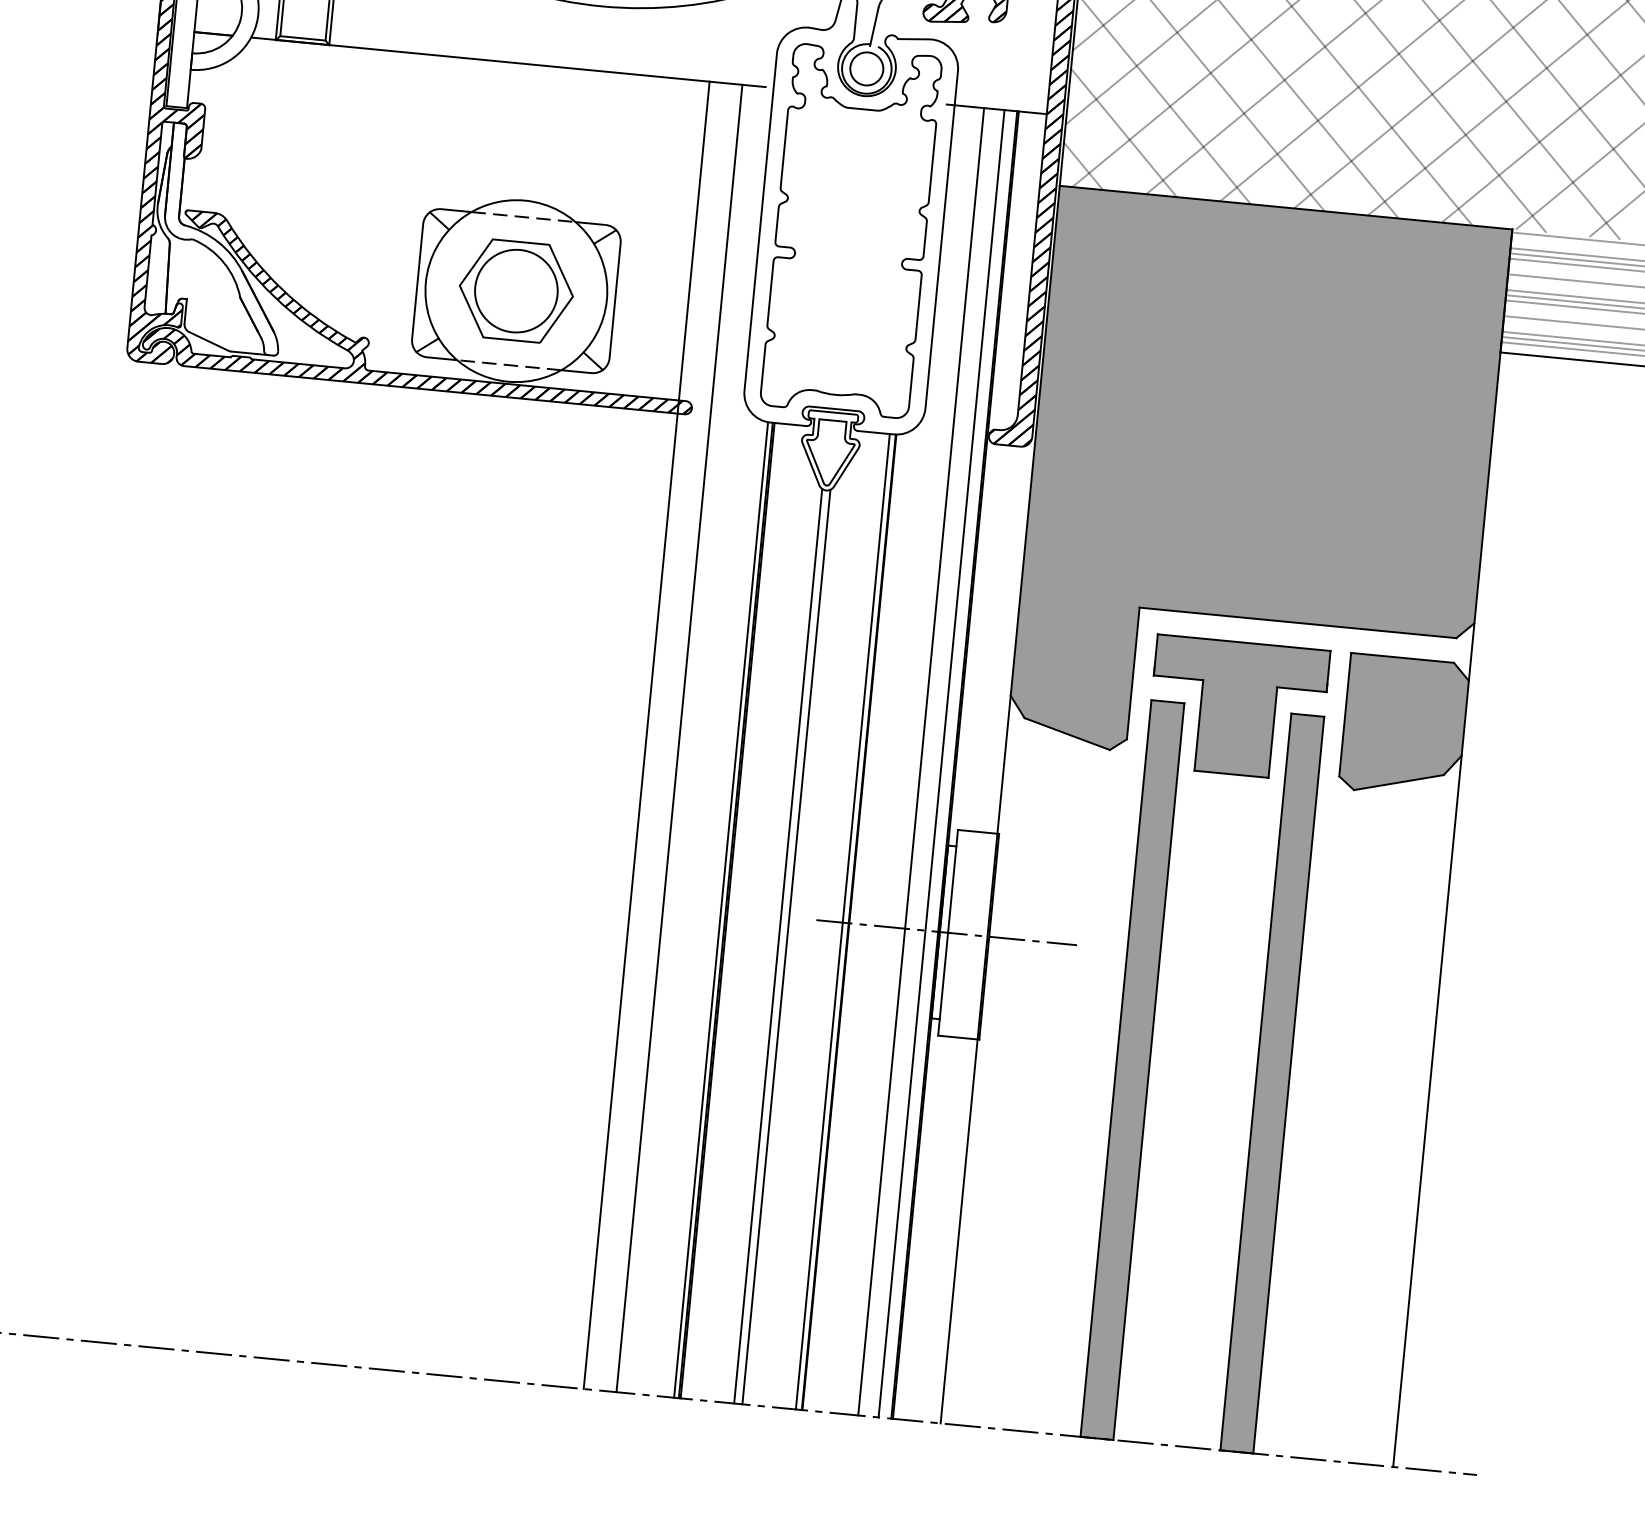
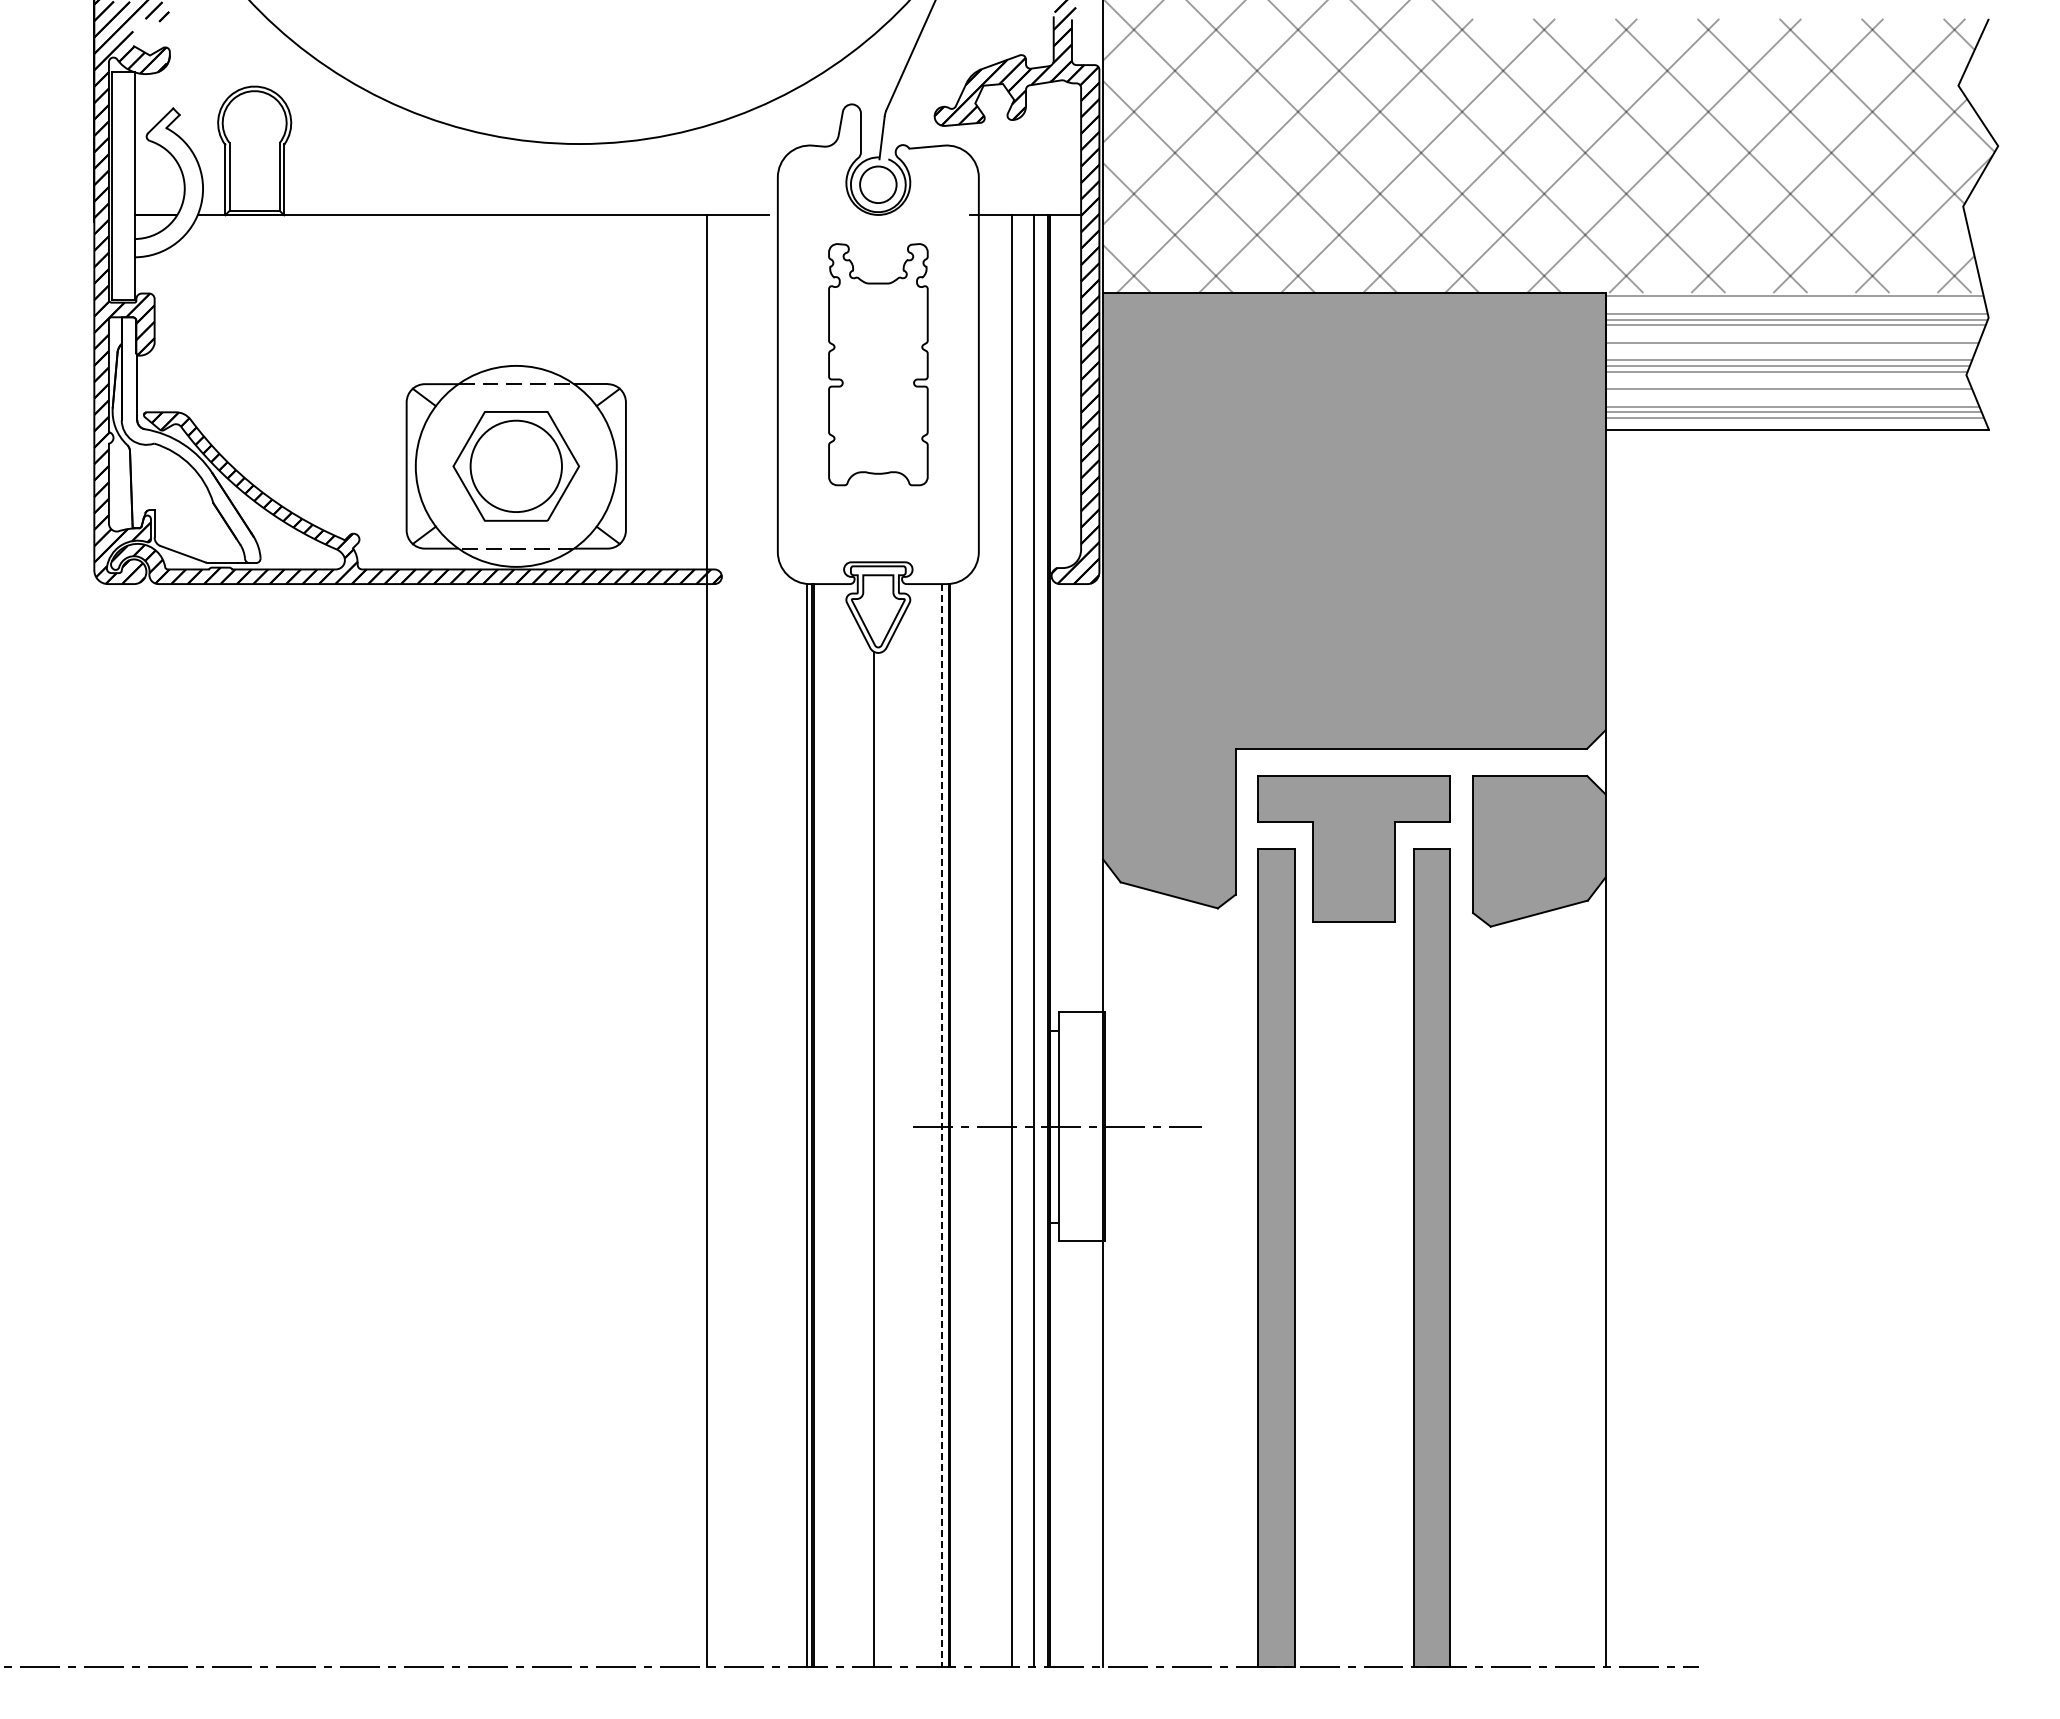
part: (851, 230) -> (878, 364), size x0.6
line: (679, 738) -> (743, 941), removed
line: (843, 921) -> (942, 1125), solid -> dashed
line: (786, 947) -> (882, 1159), removed

